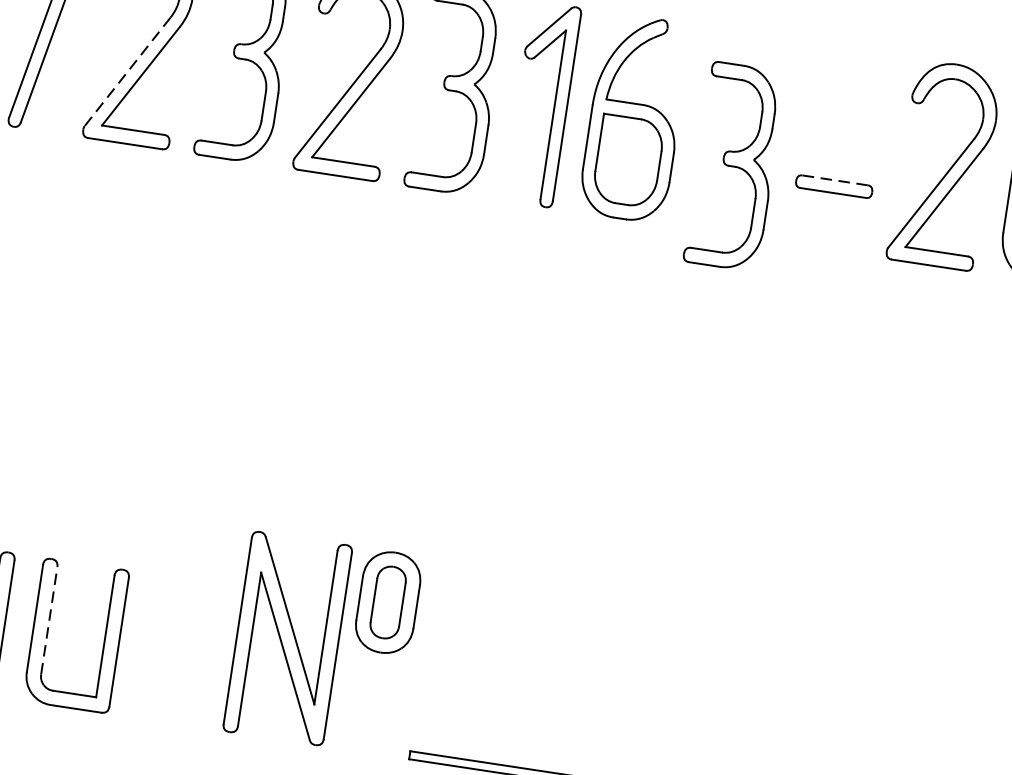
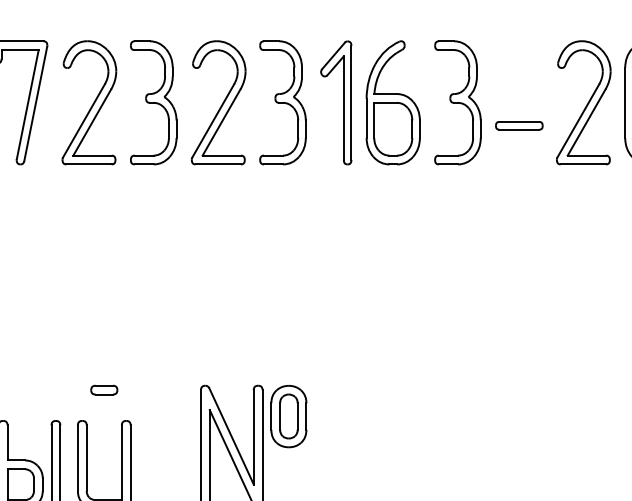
line: (126, 72) -> (83, 121), dashed -> solid
part: (734, 166) -> (457, 102), moved
line: (833, 179) -> (518, 121), dashed -> solid
part: (95, 513) -> (104, 389), added
line: (48, 621) -> (86, 458), dashed -> solid

